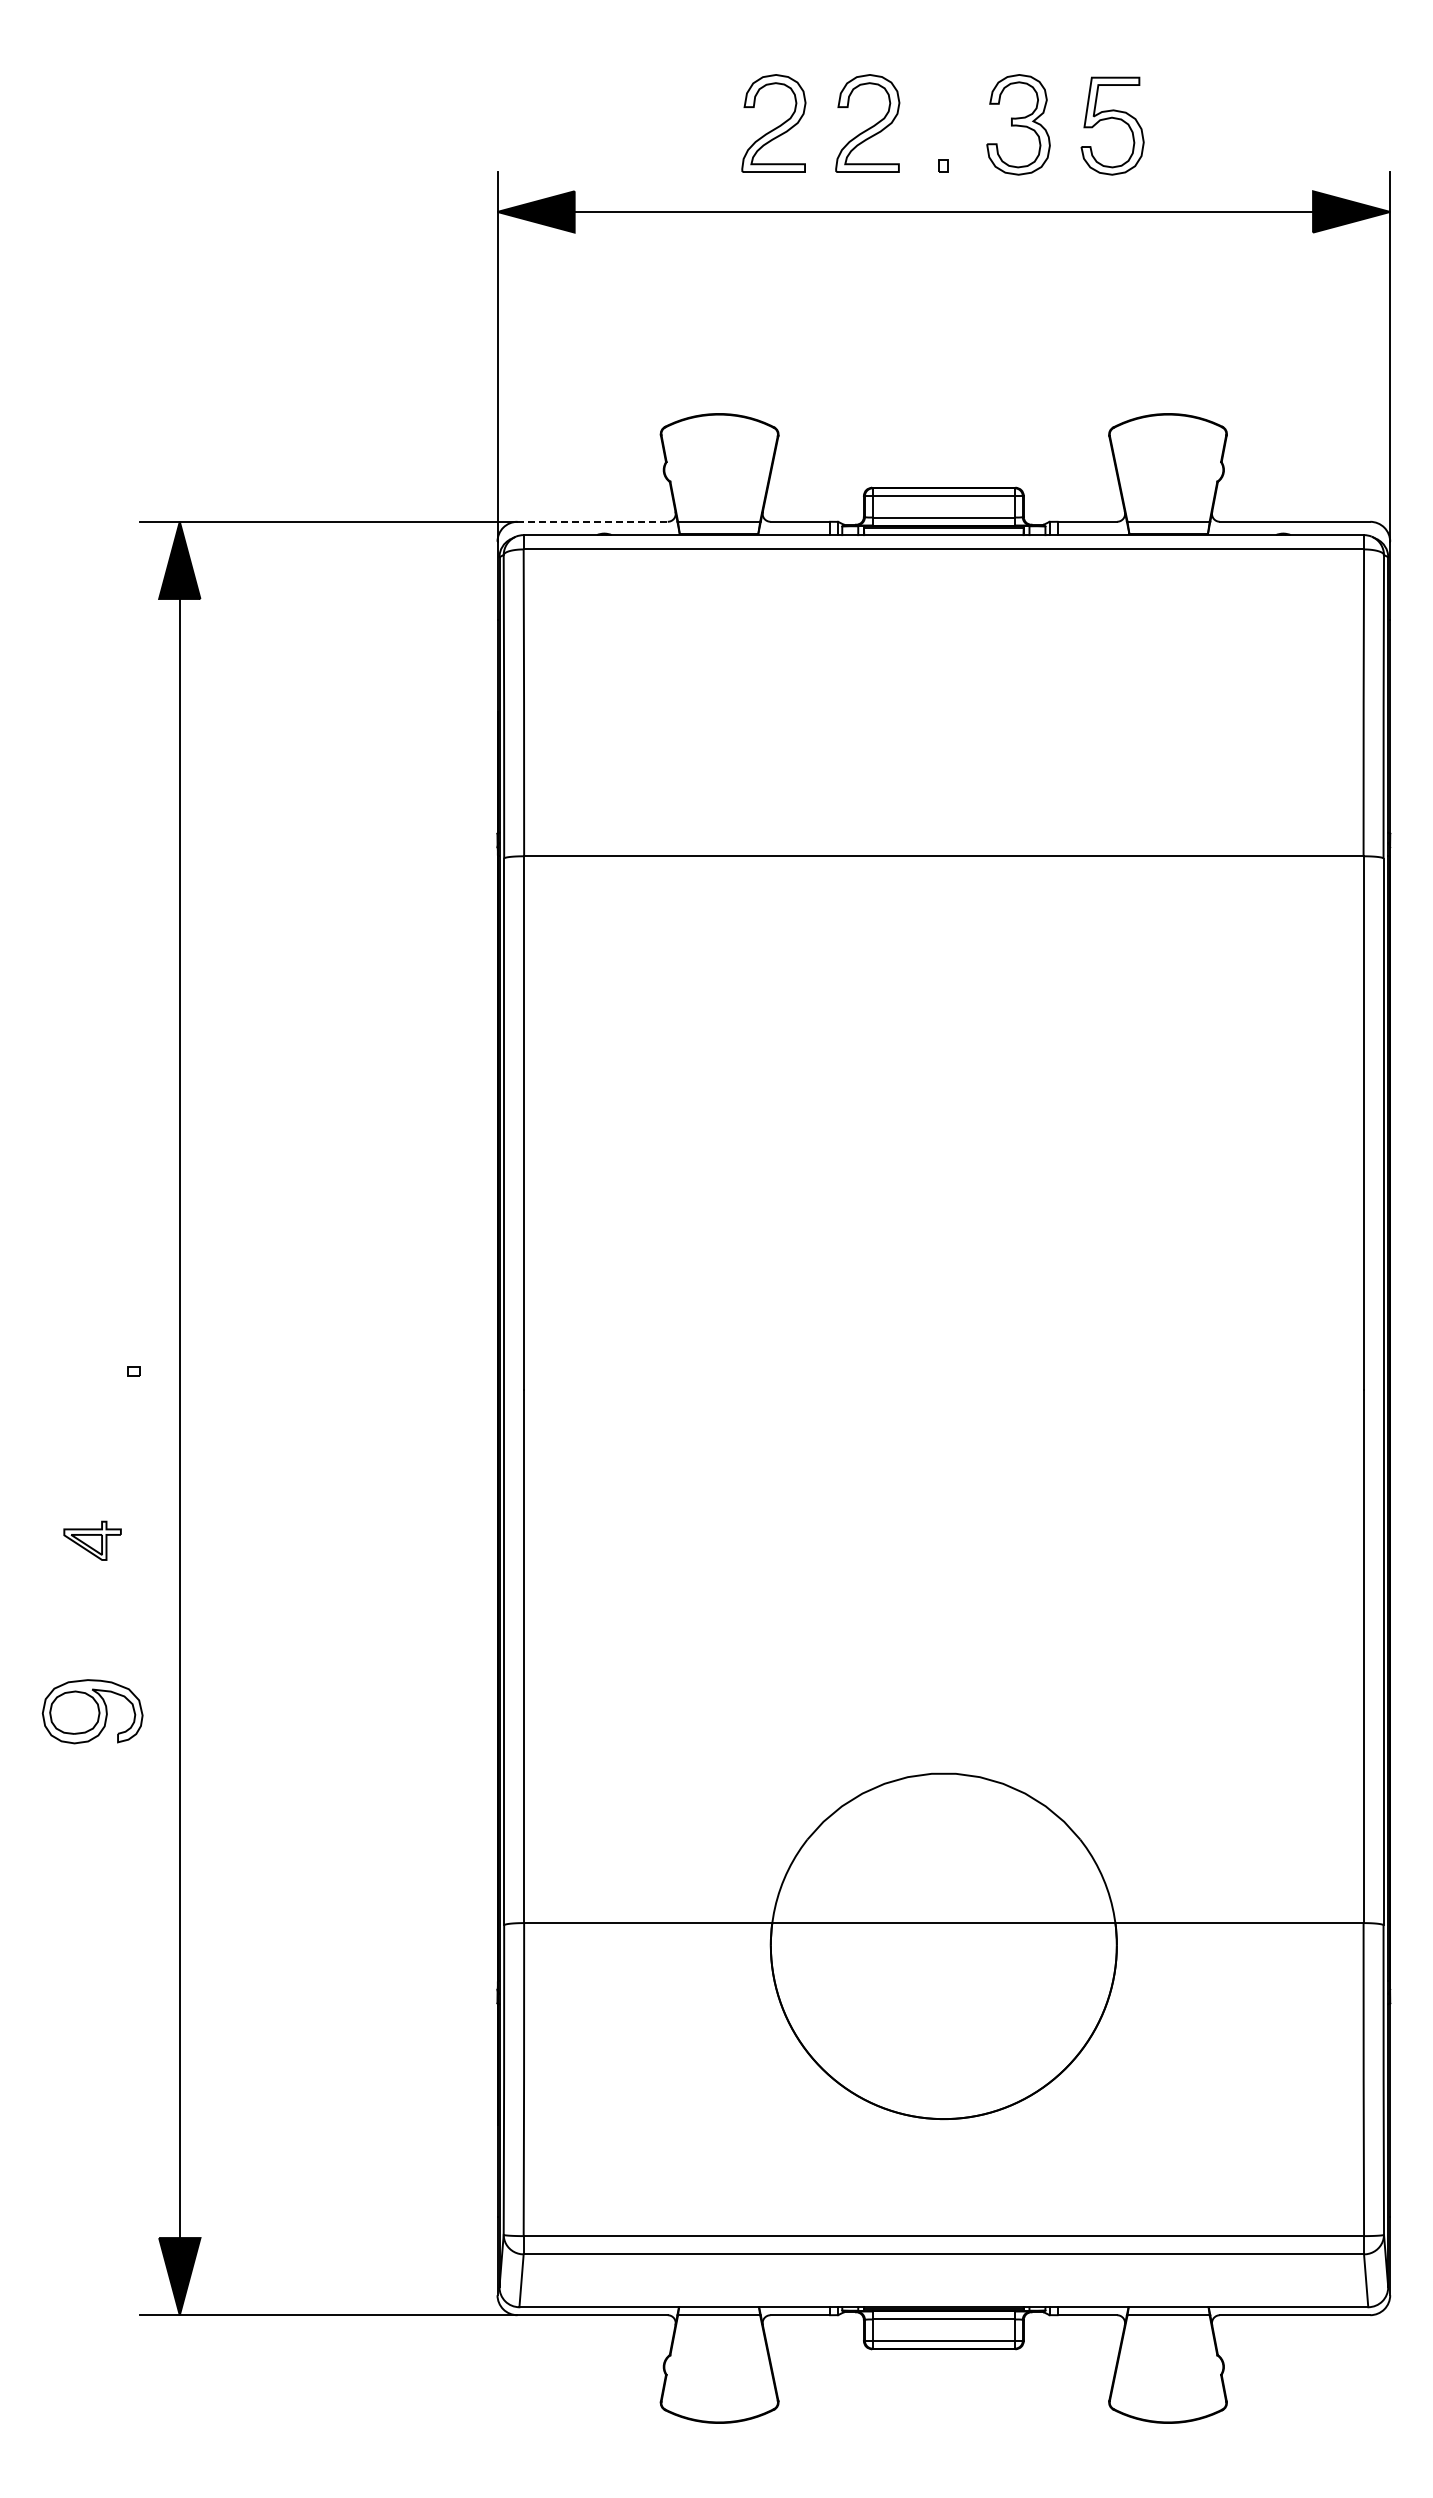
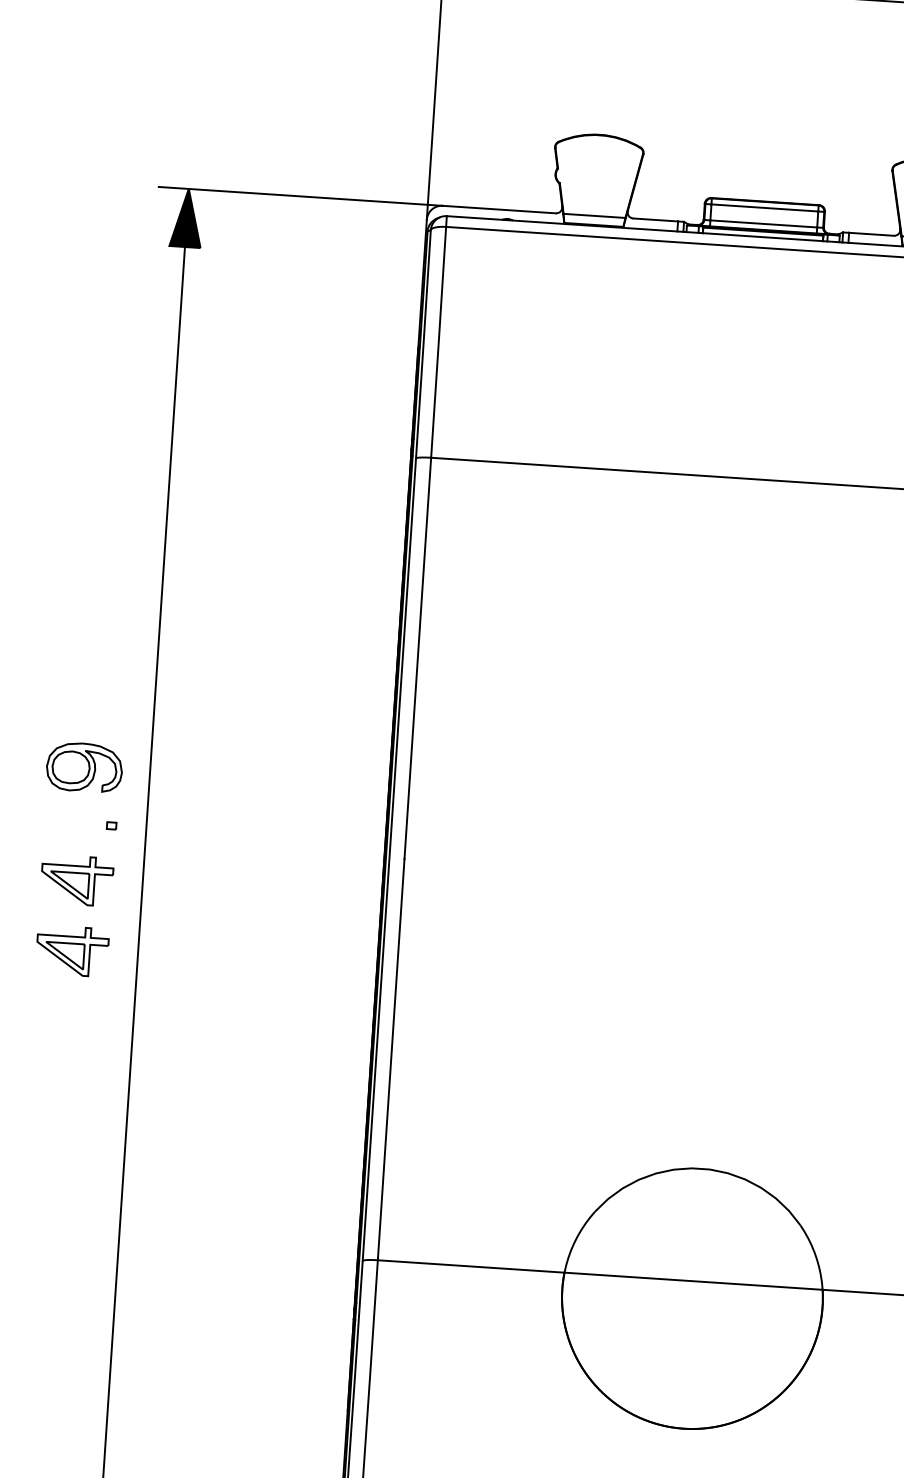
line: (593, 521) -> (500, 209), dashed -> solid
part: (92, 1446) -> (76, 880), added
part: (92, 1540) -> (72, 950), size x1.67
part: (92, 1711) -> (84, 767), moved

